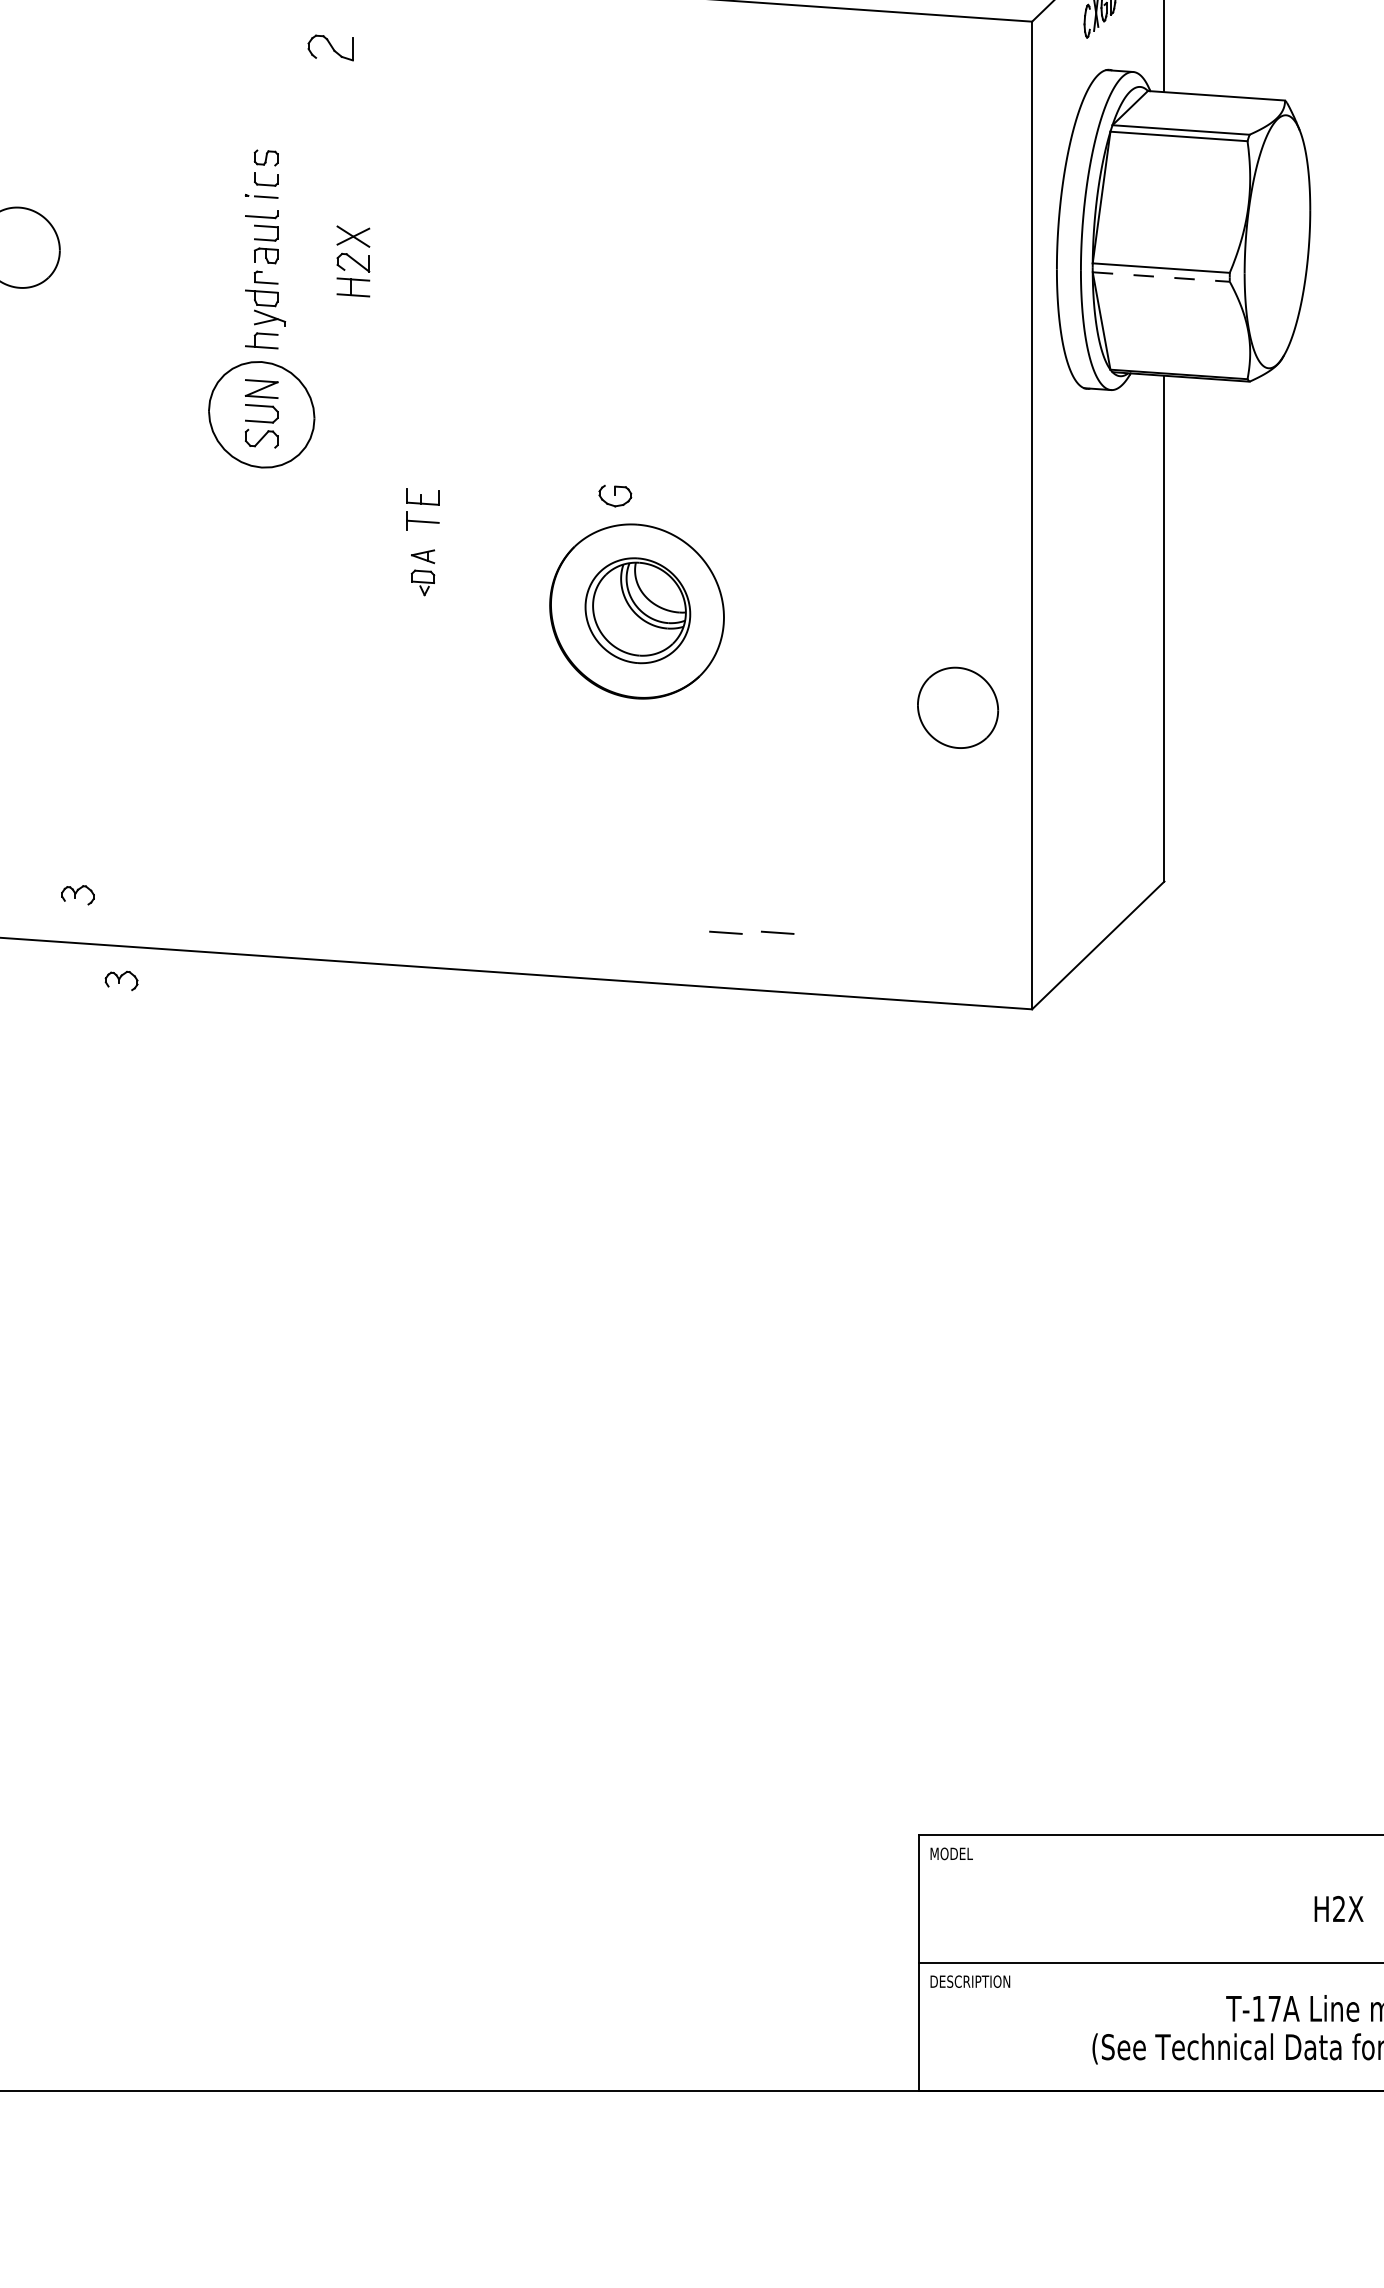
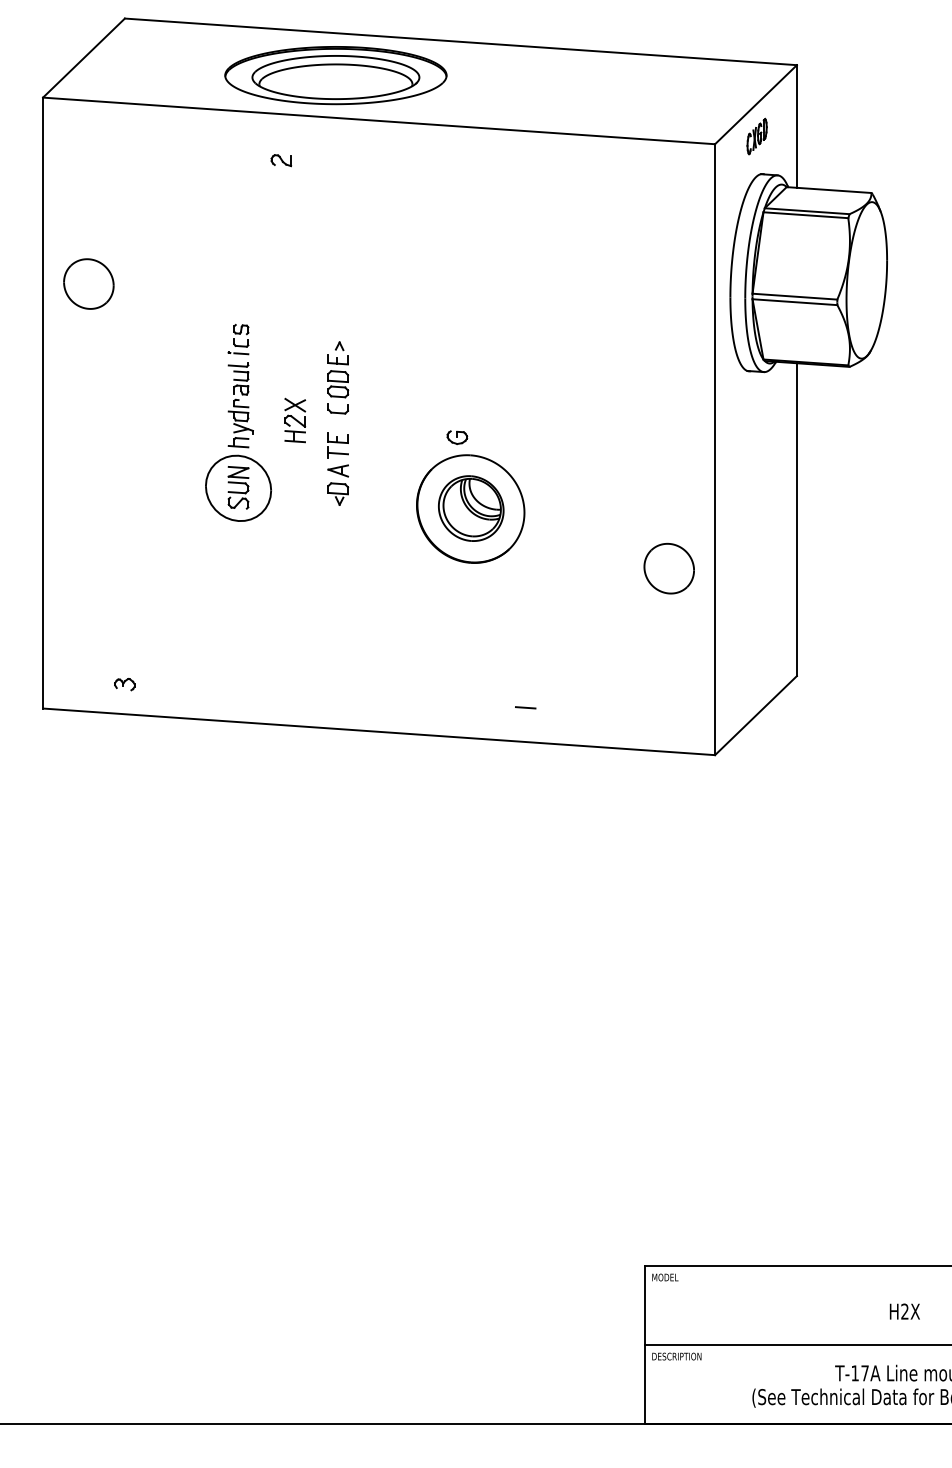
part: (331, 47) -> (281, 160), size x0.71
part: (353, 261) -> (295, 420), moved
line: (1162, 277) -> (795, 302), dashed -> solid
part: (261, 308) -> (238, 422), moved
part: (423, 398) -> (338, 377), added
part: (423, 571) -> (338, 484), size x1.43
line: (777, 932) -> (557, 707), removed
part: (120, 980) -> (151, 737), removed

